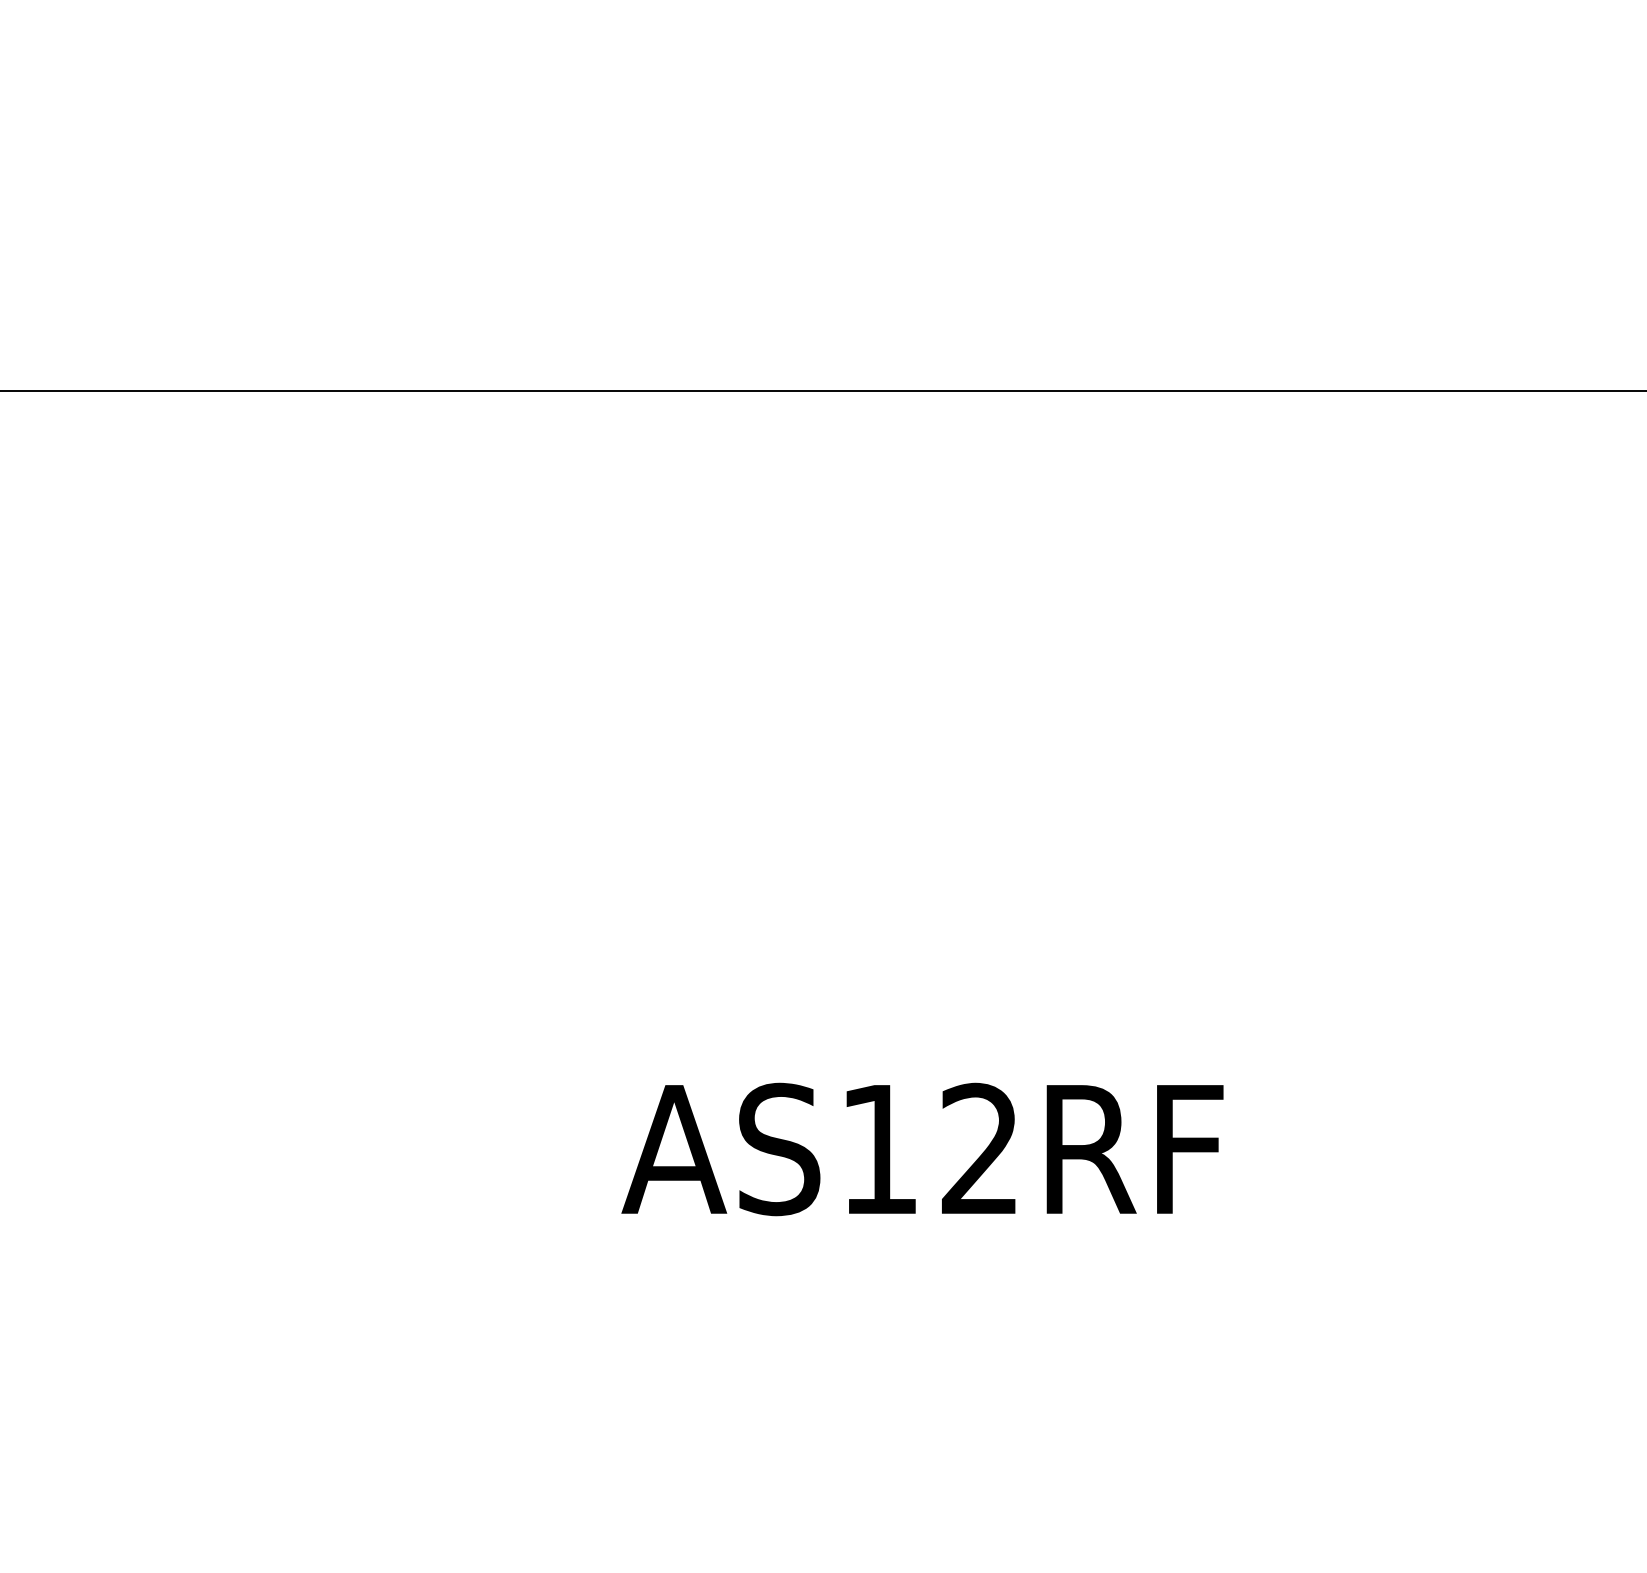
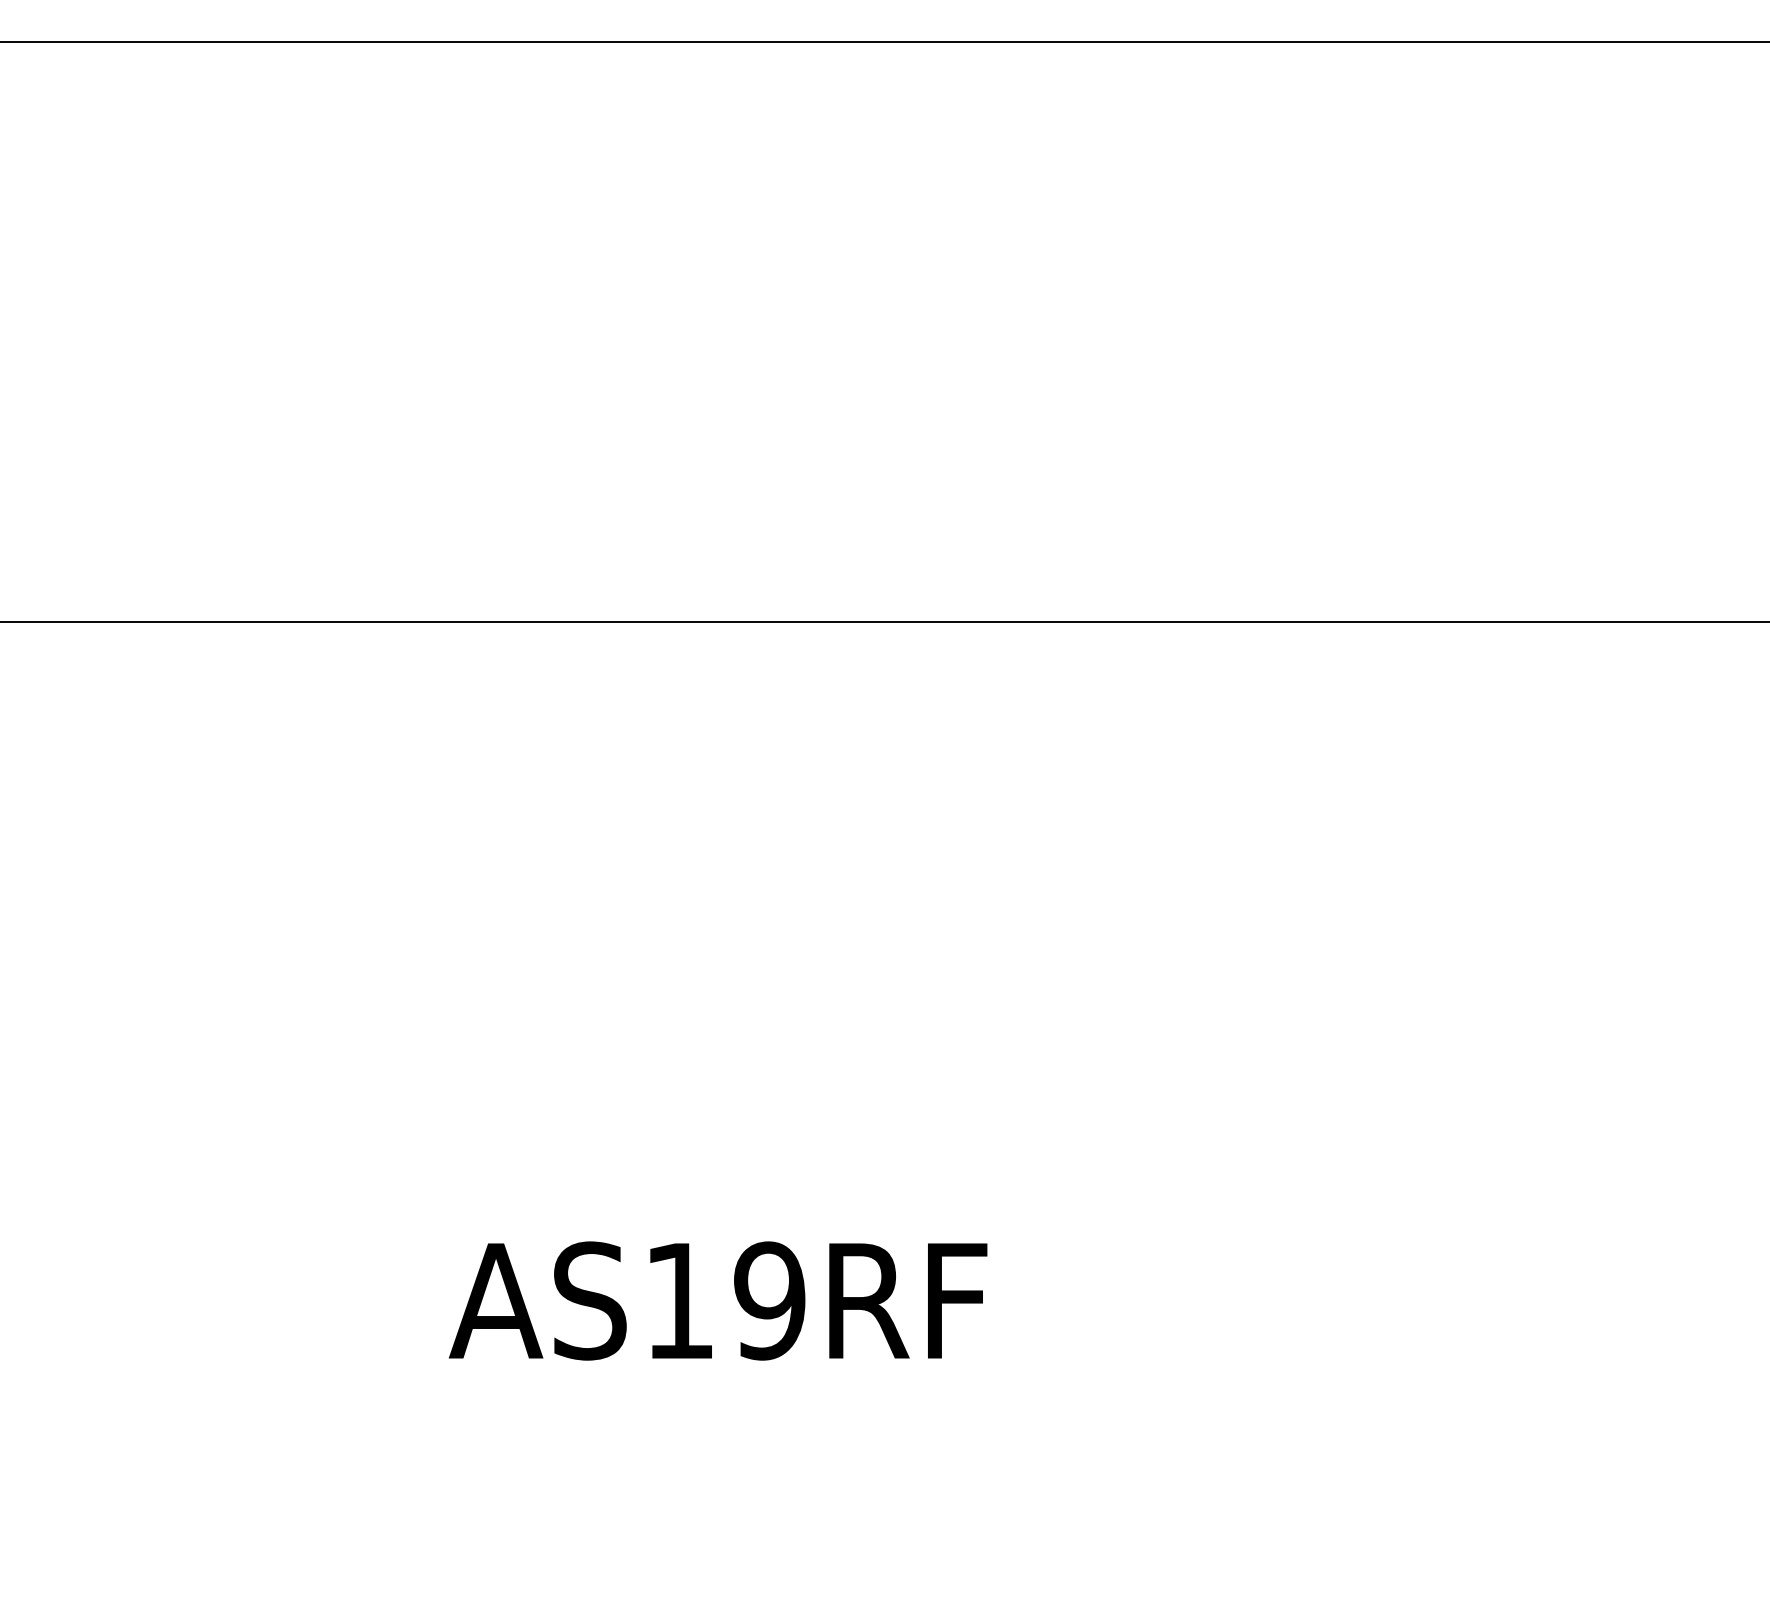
text: (979, 1148) -> (769, 1300), AS12RF -> AS19RF

